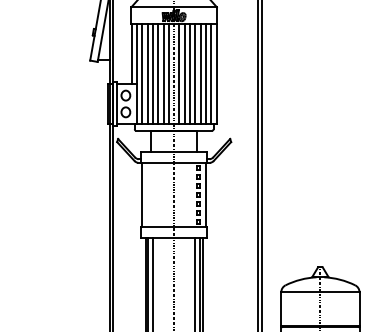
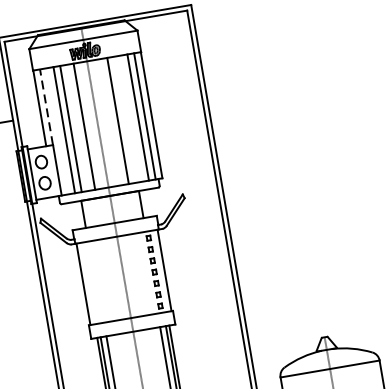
line: (136, 54) -> (45, 107), solid -> dashed
line: (142, 73) -> (57, 130), removed
line: (158, 73) -> (77, 127), removed
line: (168, 73) -> (90, 124), removed
line: (179, 73) -> (104, 122), removed
line: (184, 73) -> (110, 121), removed
line: (195, 73) -> (124, 119), removed
line: (200, 73) -> (131, 118), removed

